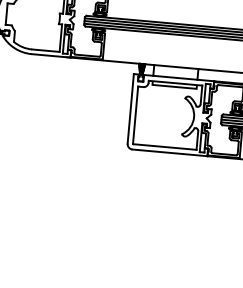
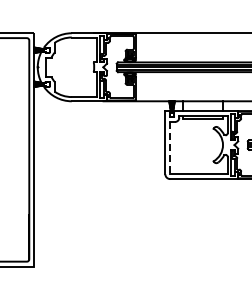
line: (135, 115) -> (170, 148), solid -> dashed

